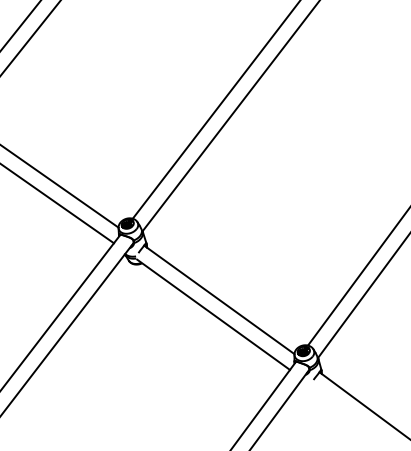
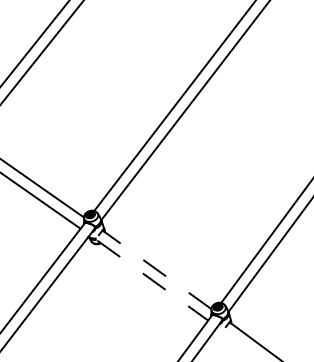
line: (218, 299) -> (156, 269), solid -> dashed
line: (214, 314) -> (153, 280), solid -> dashed

